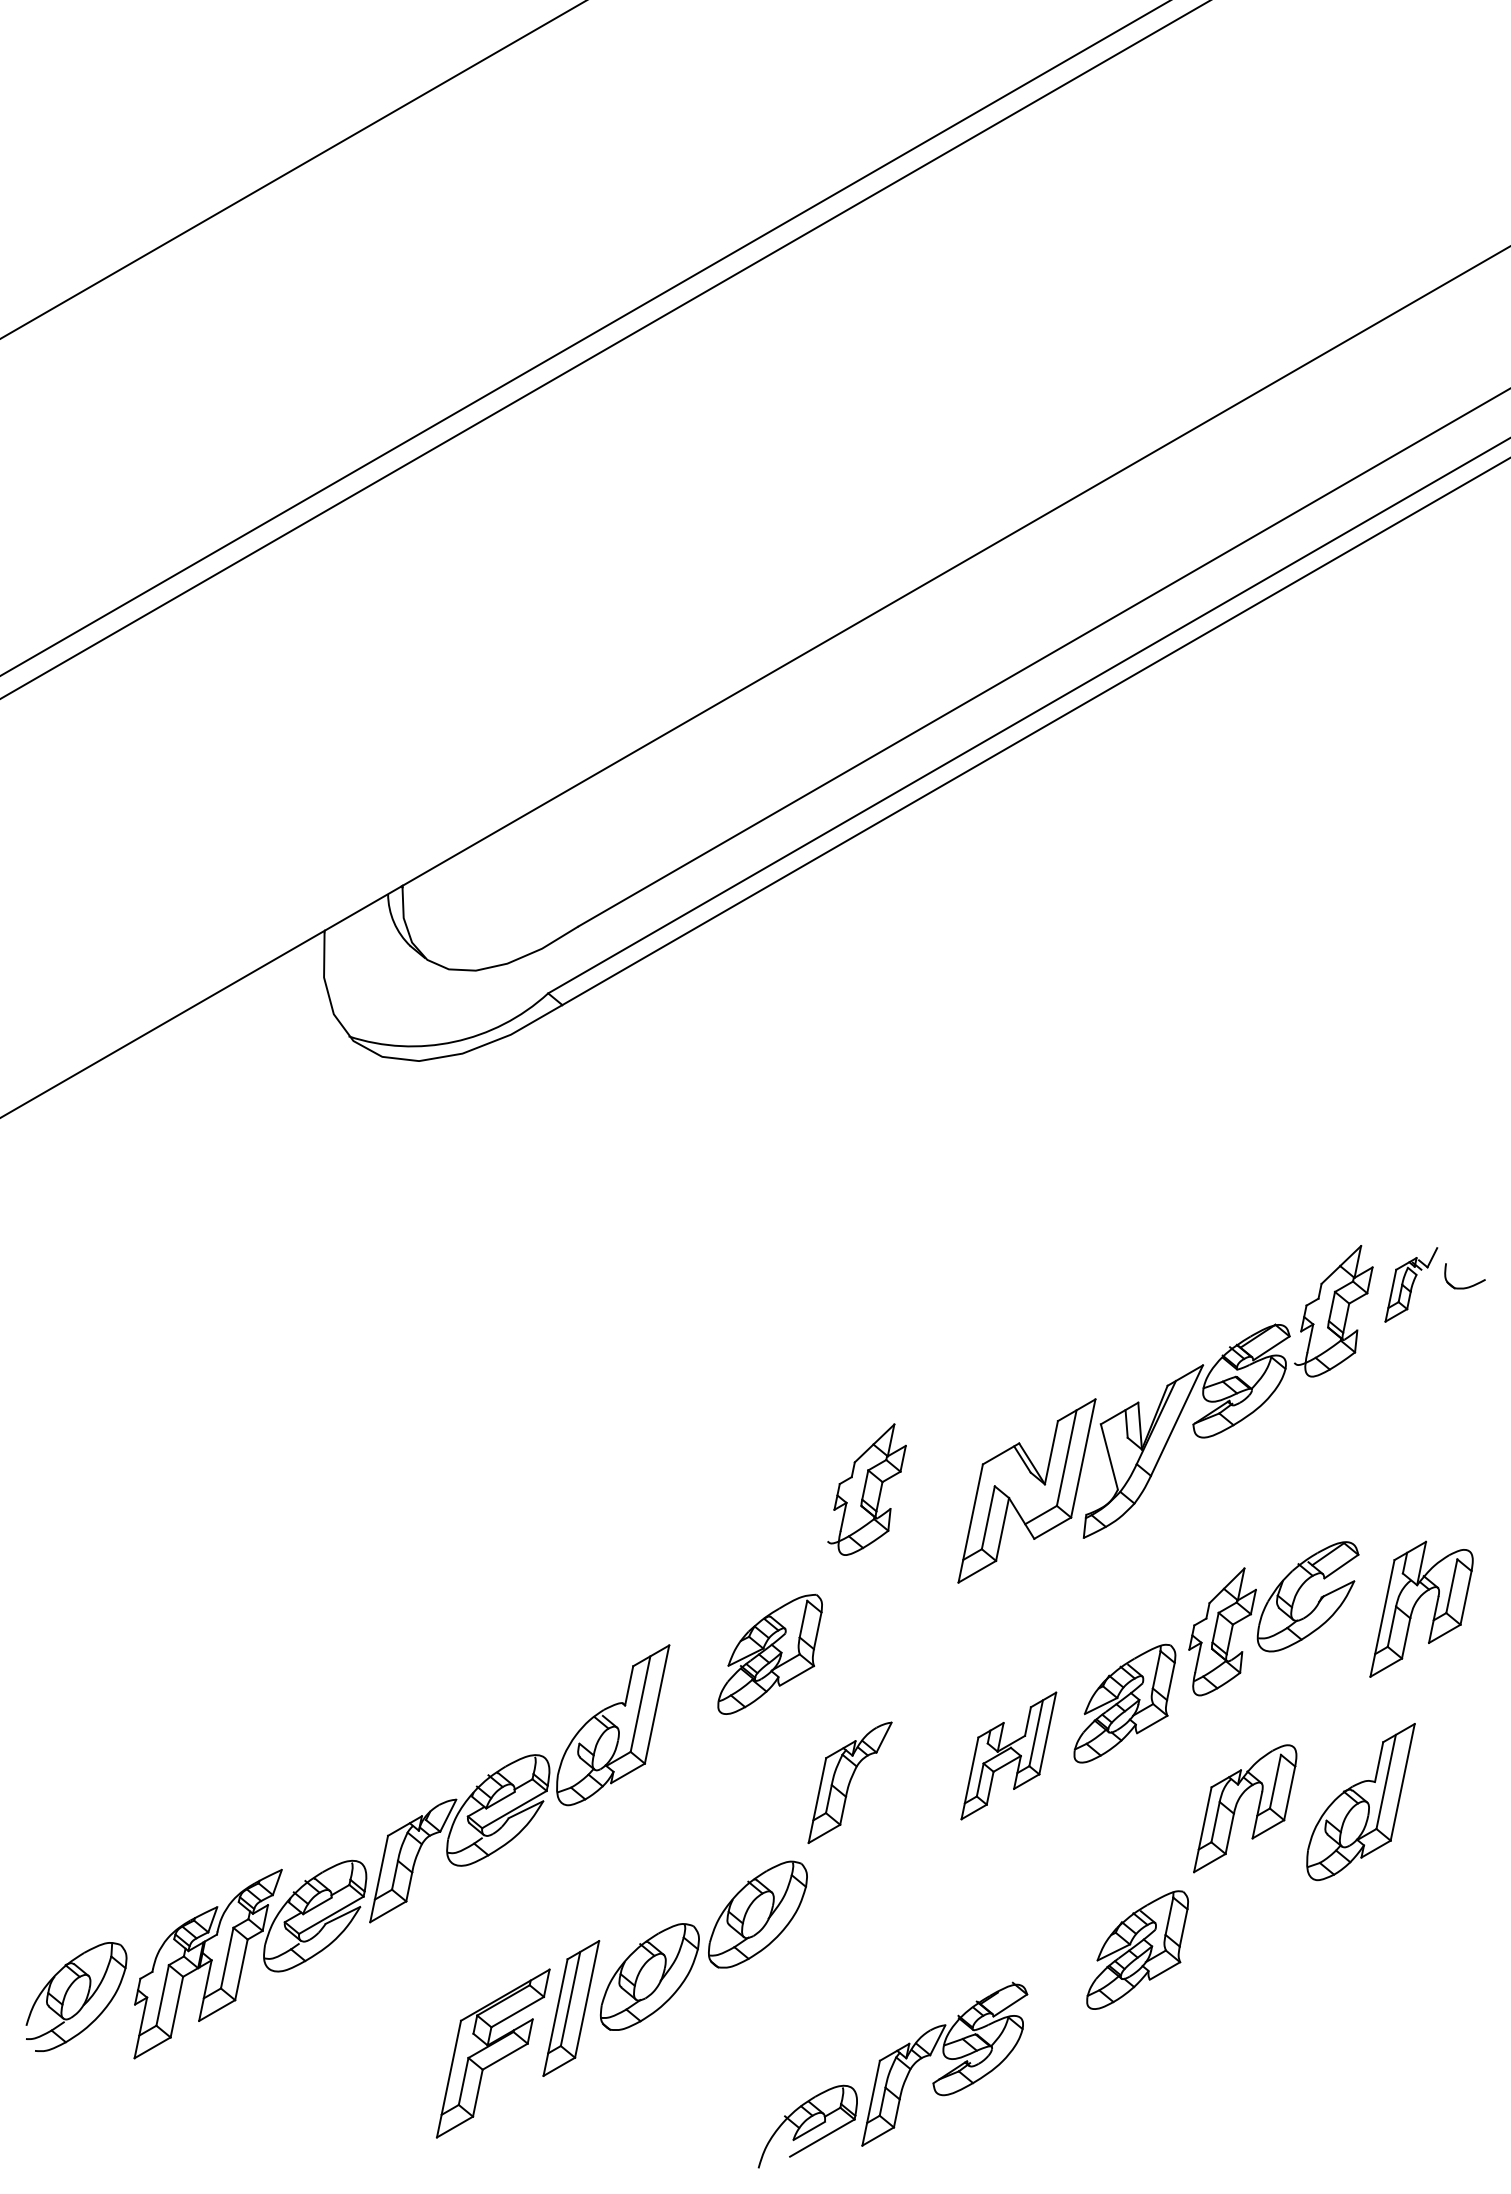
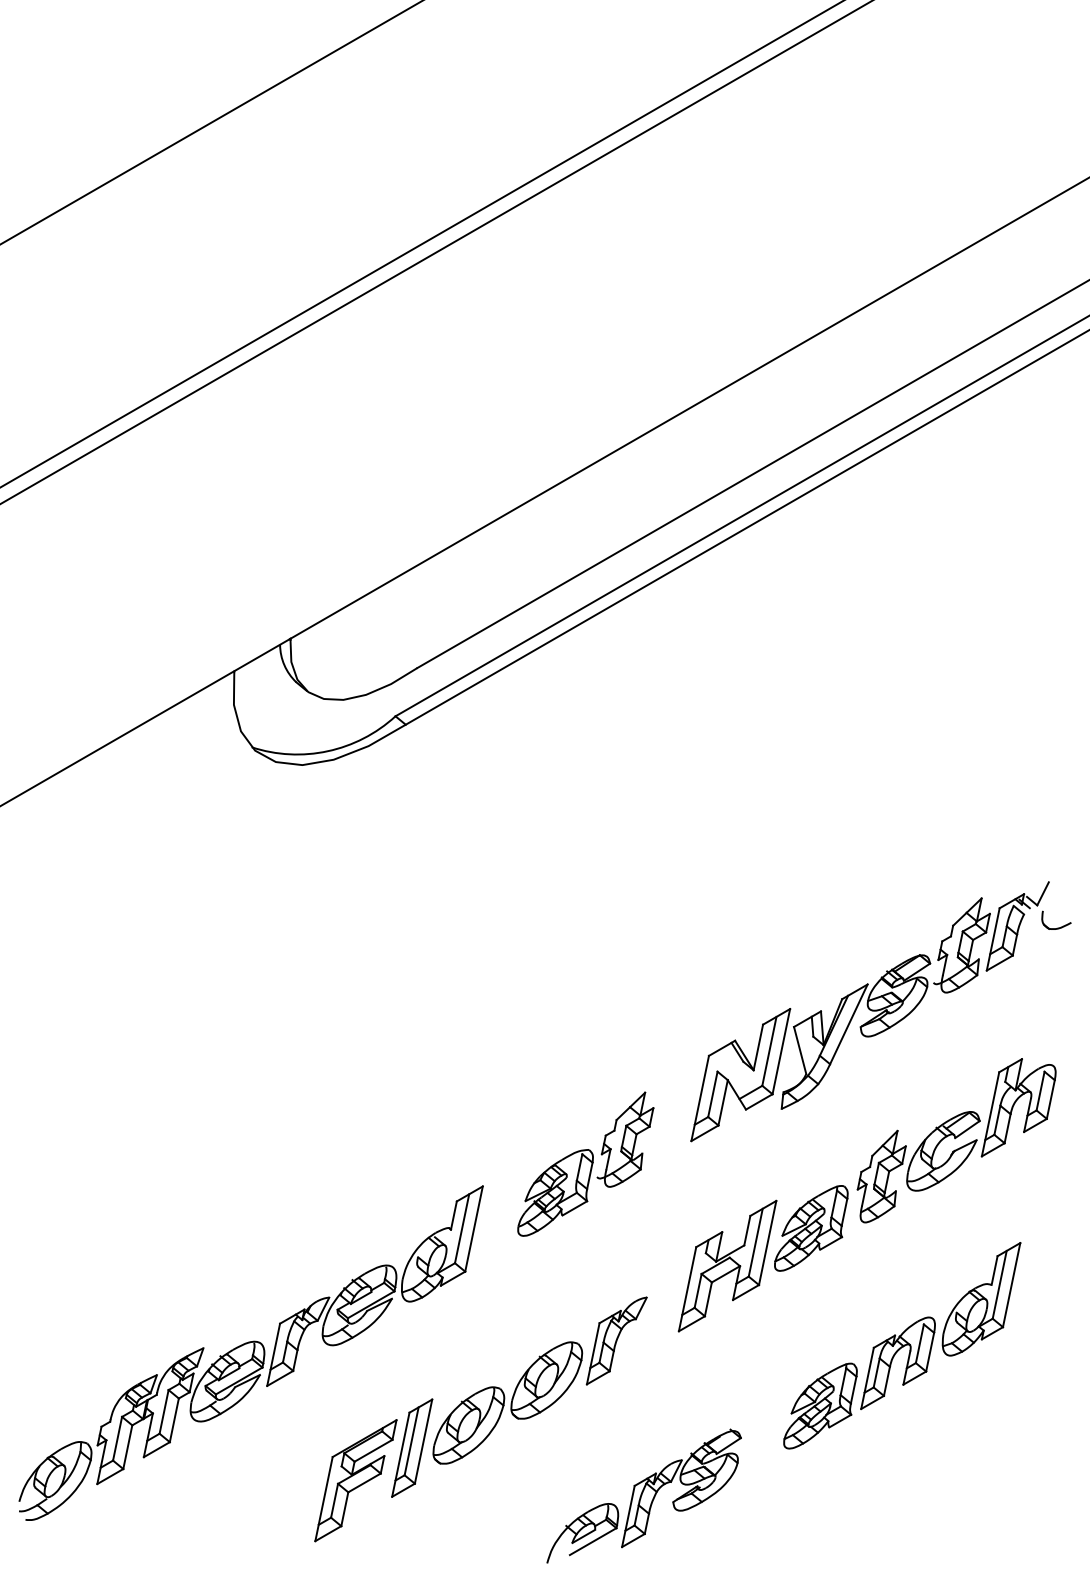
part: (1411, 1284) -> (1017, 926), size x1.67
part: (866, 1489) -> (625, 1139), moved
part: (1415, 1605) -> (1014, 1104), moved
part: (1008, 1755) -> (727, 1265), size x1.43
part: (849, 1782) -> (616, 1340), moved
part: (1237, 1805) -> (892, 1360), moved
part: (76, 1996) -> (55, 1480), moved

